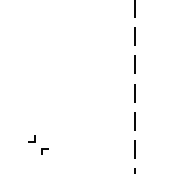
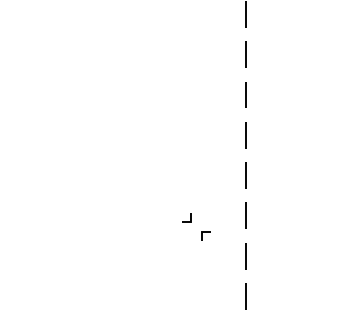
part: (34, 141) -> (191, 222), moved

